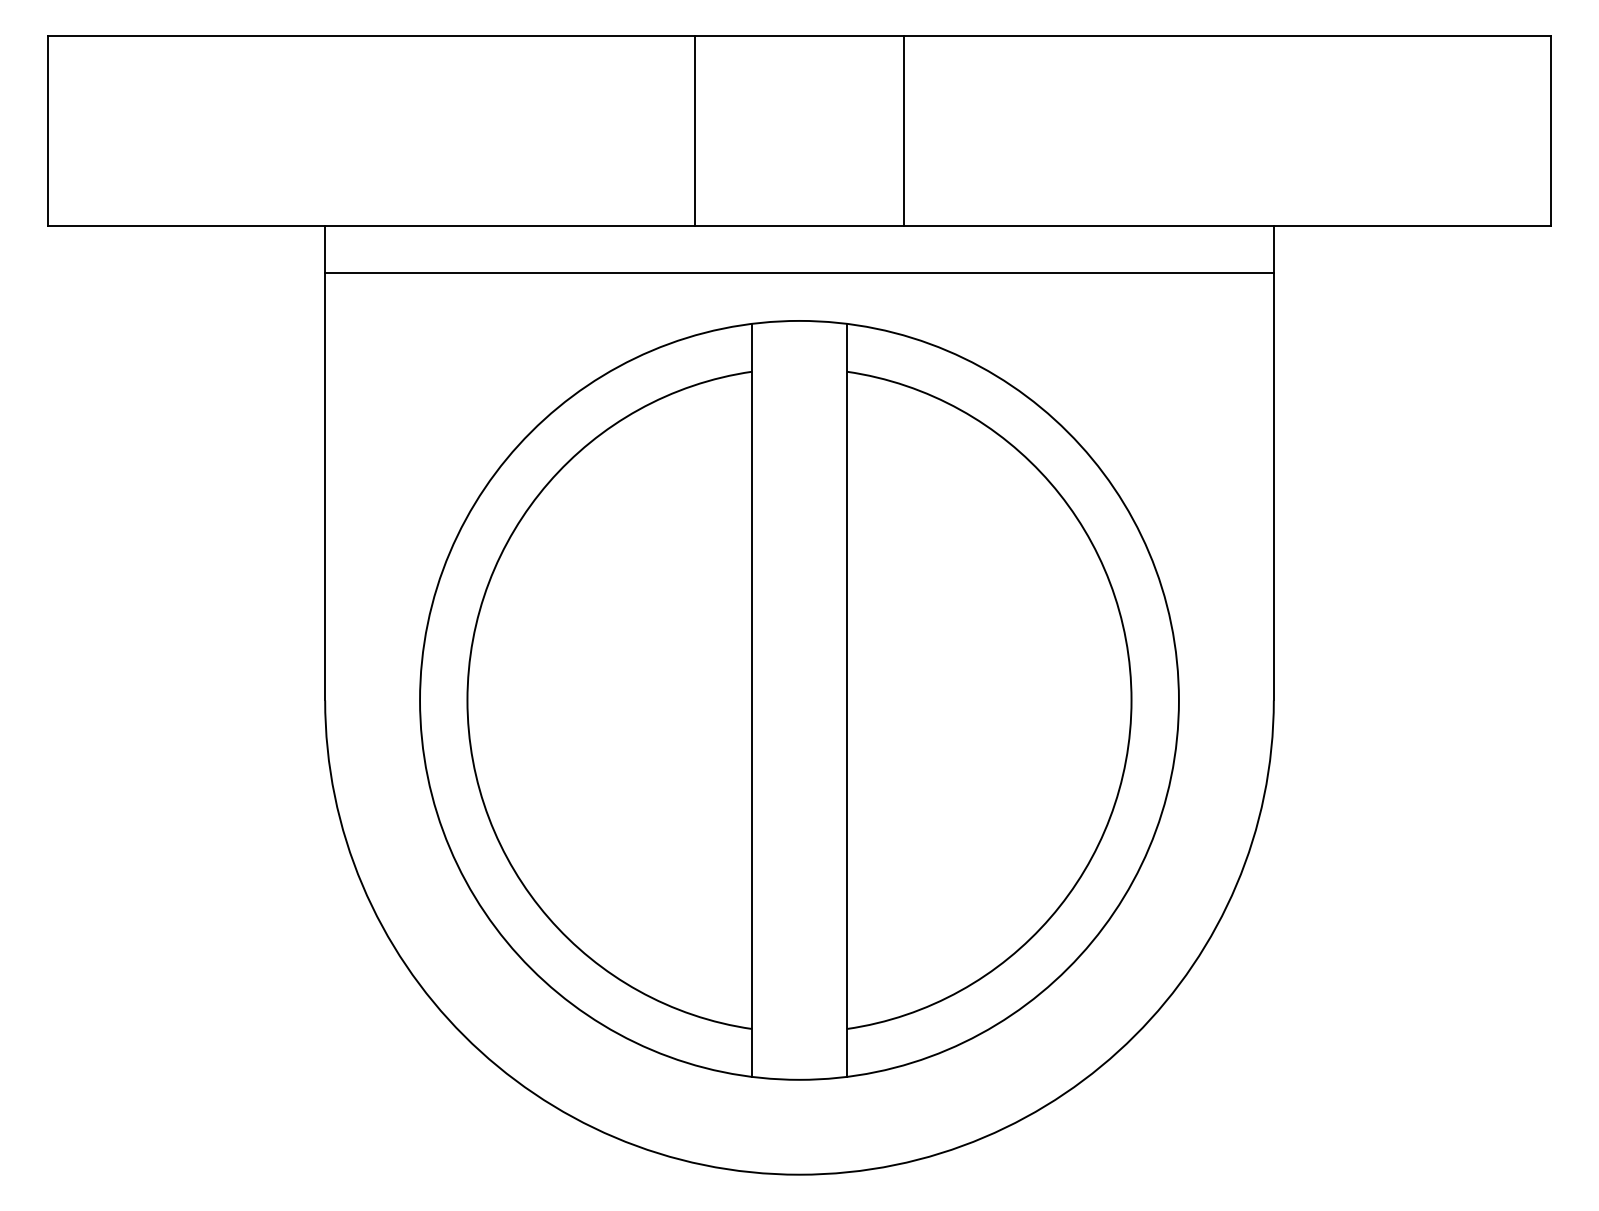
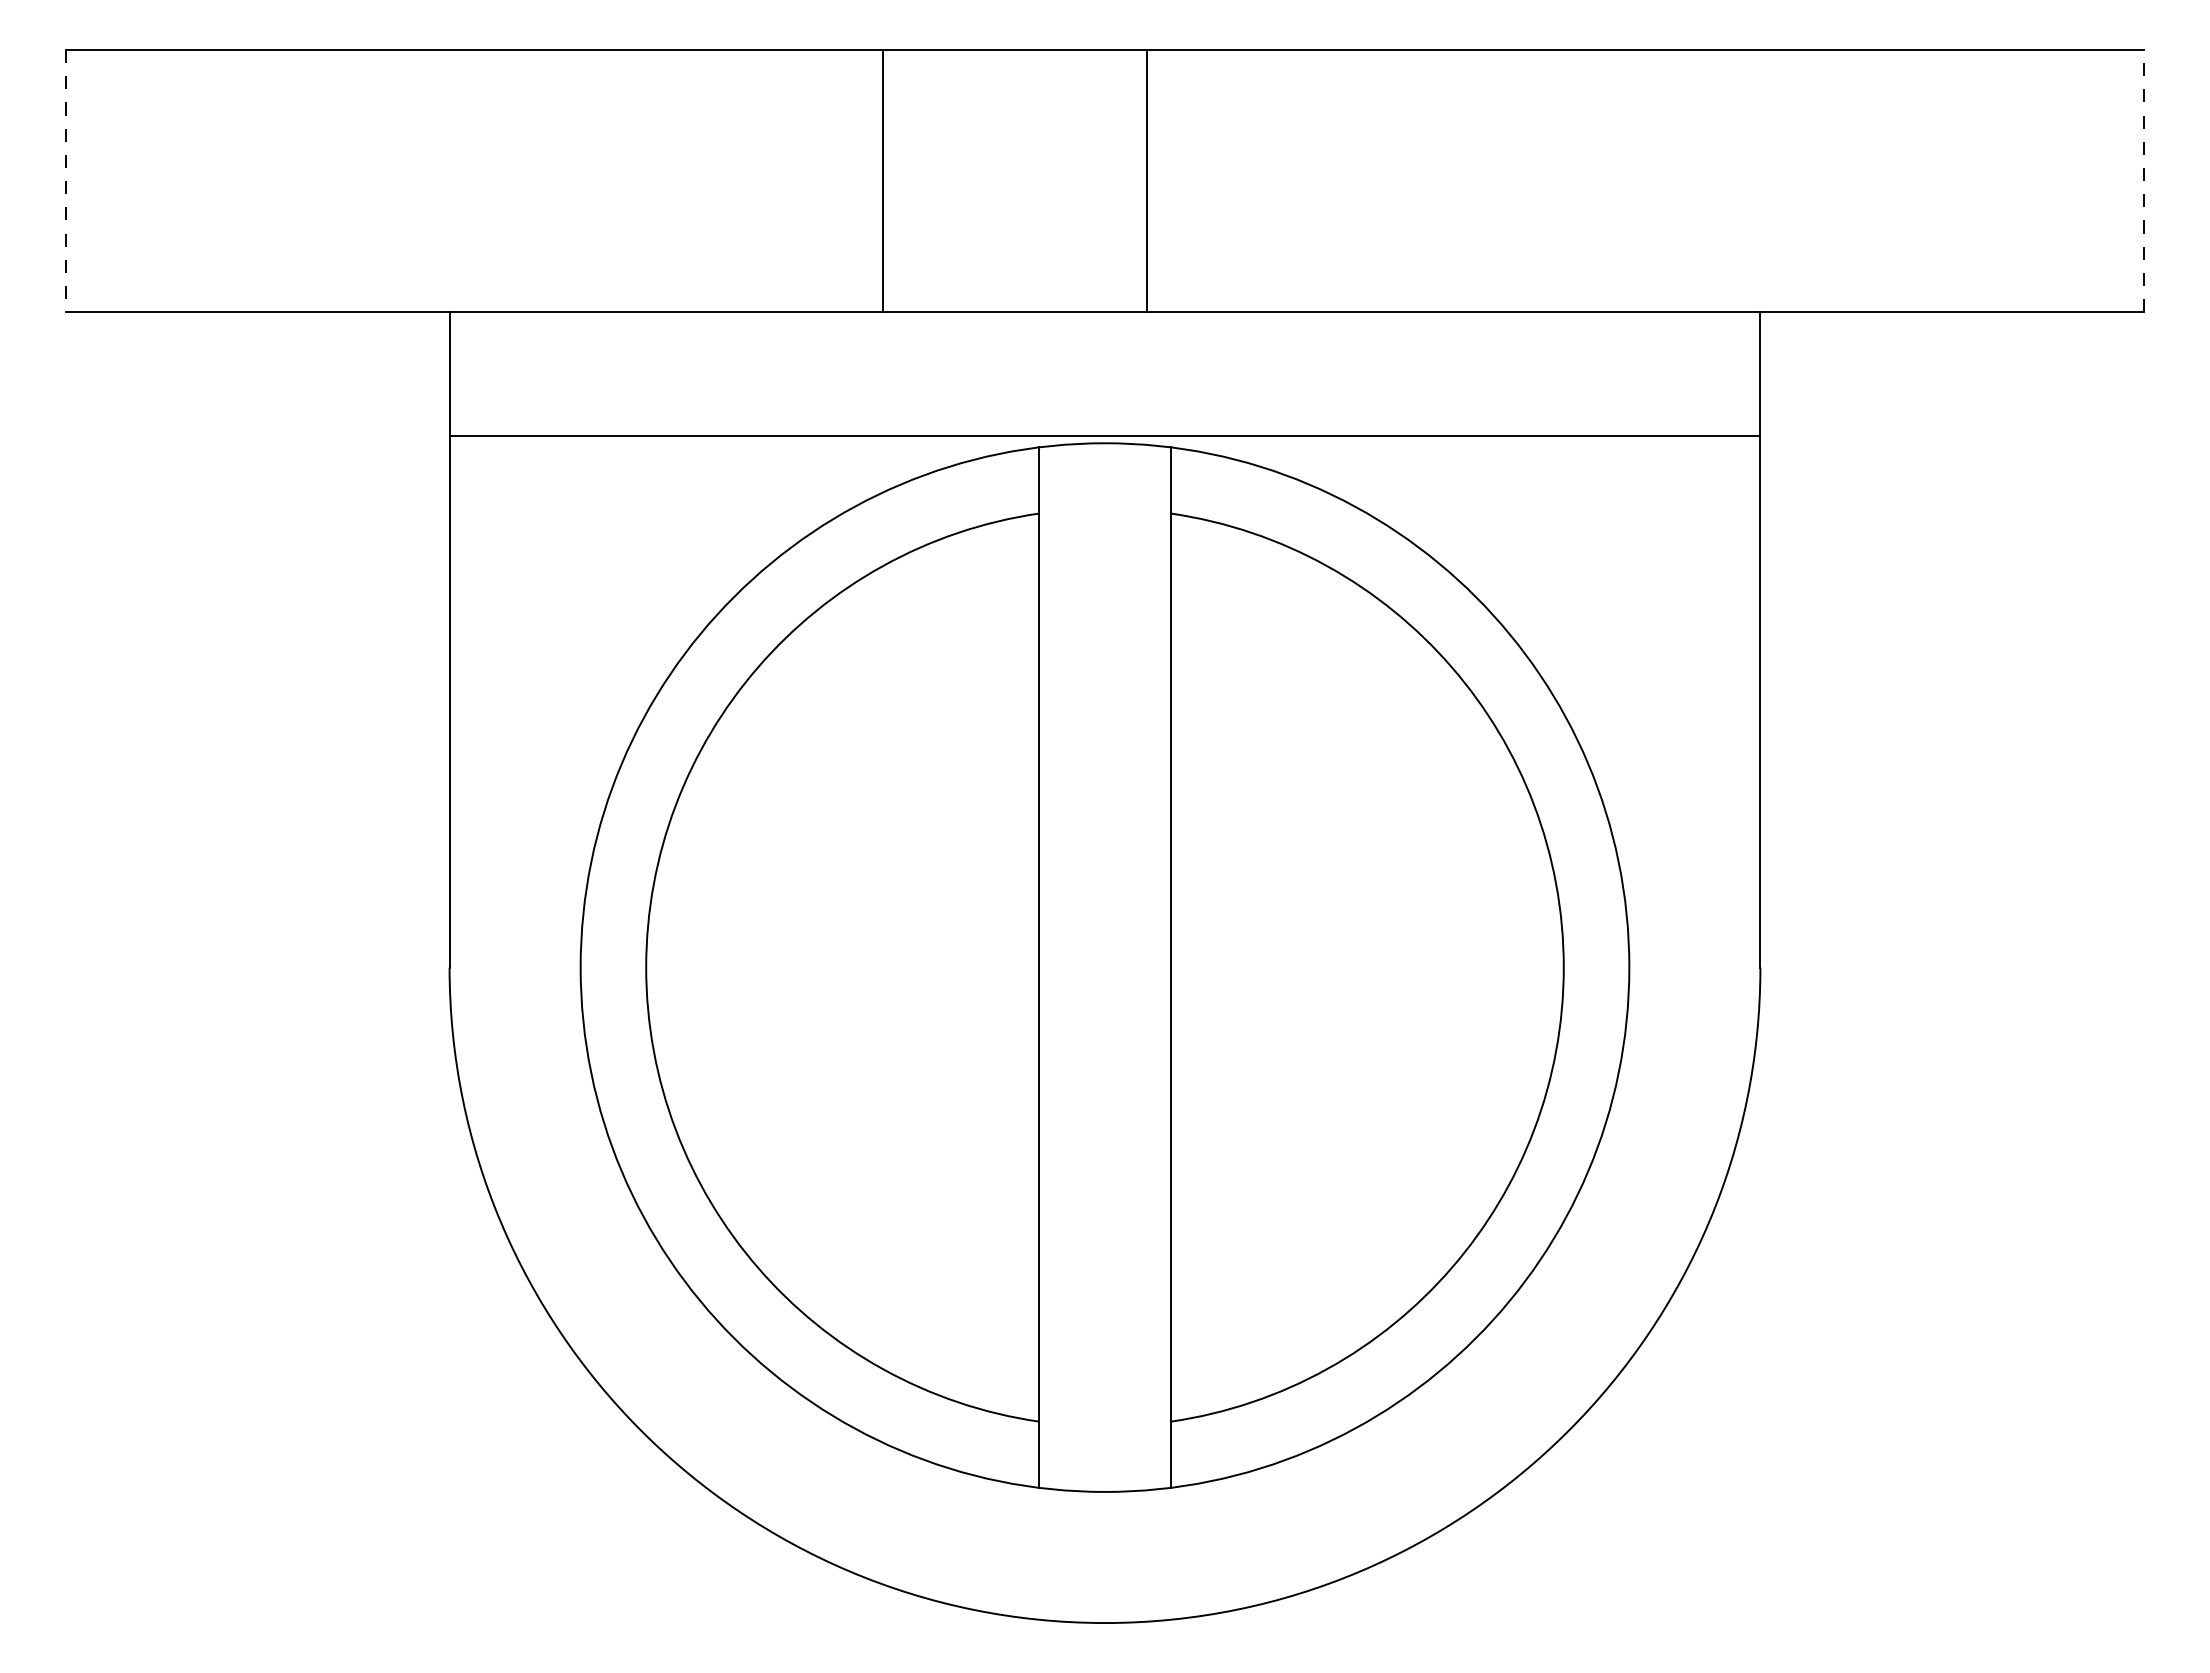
line: (1551, 130) -> (2143, 180), solid -> dashed
line: (47, 131) -> (66, 181), solid -> dashed
line: (694, 131) -> (882, 181), moved
line: (904, 131) -> (1147, 181), moved
line: (799, 273) -> (1104, 435), moved

